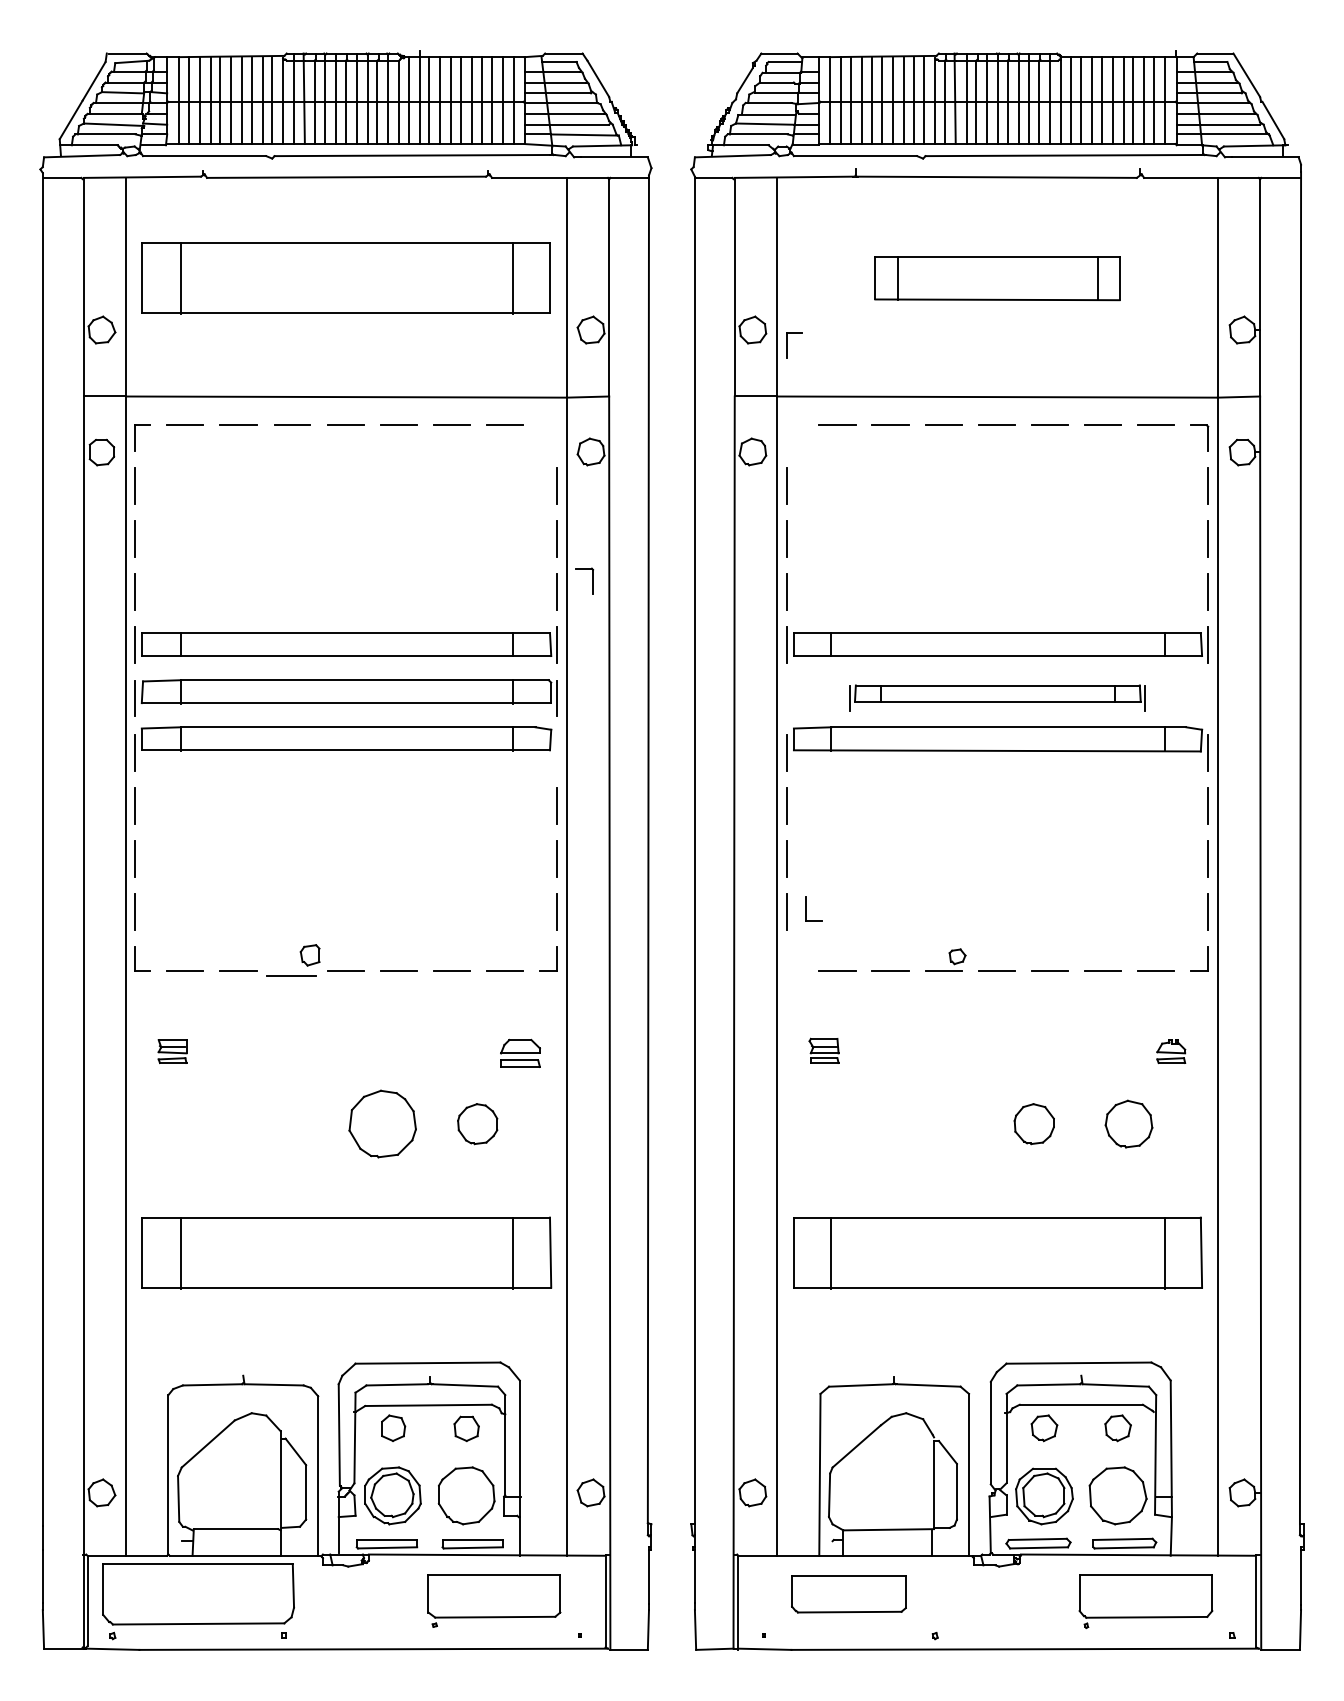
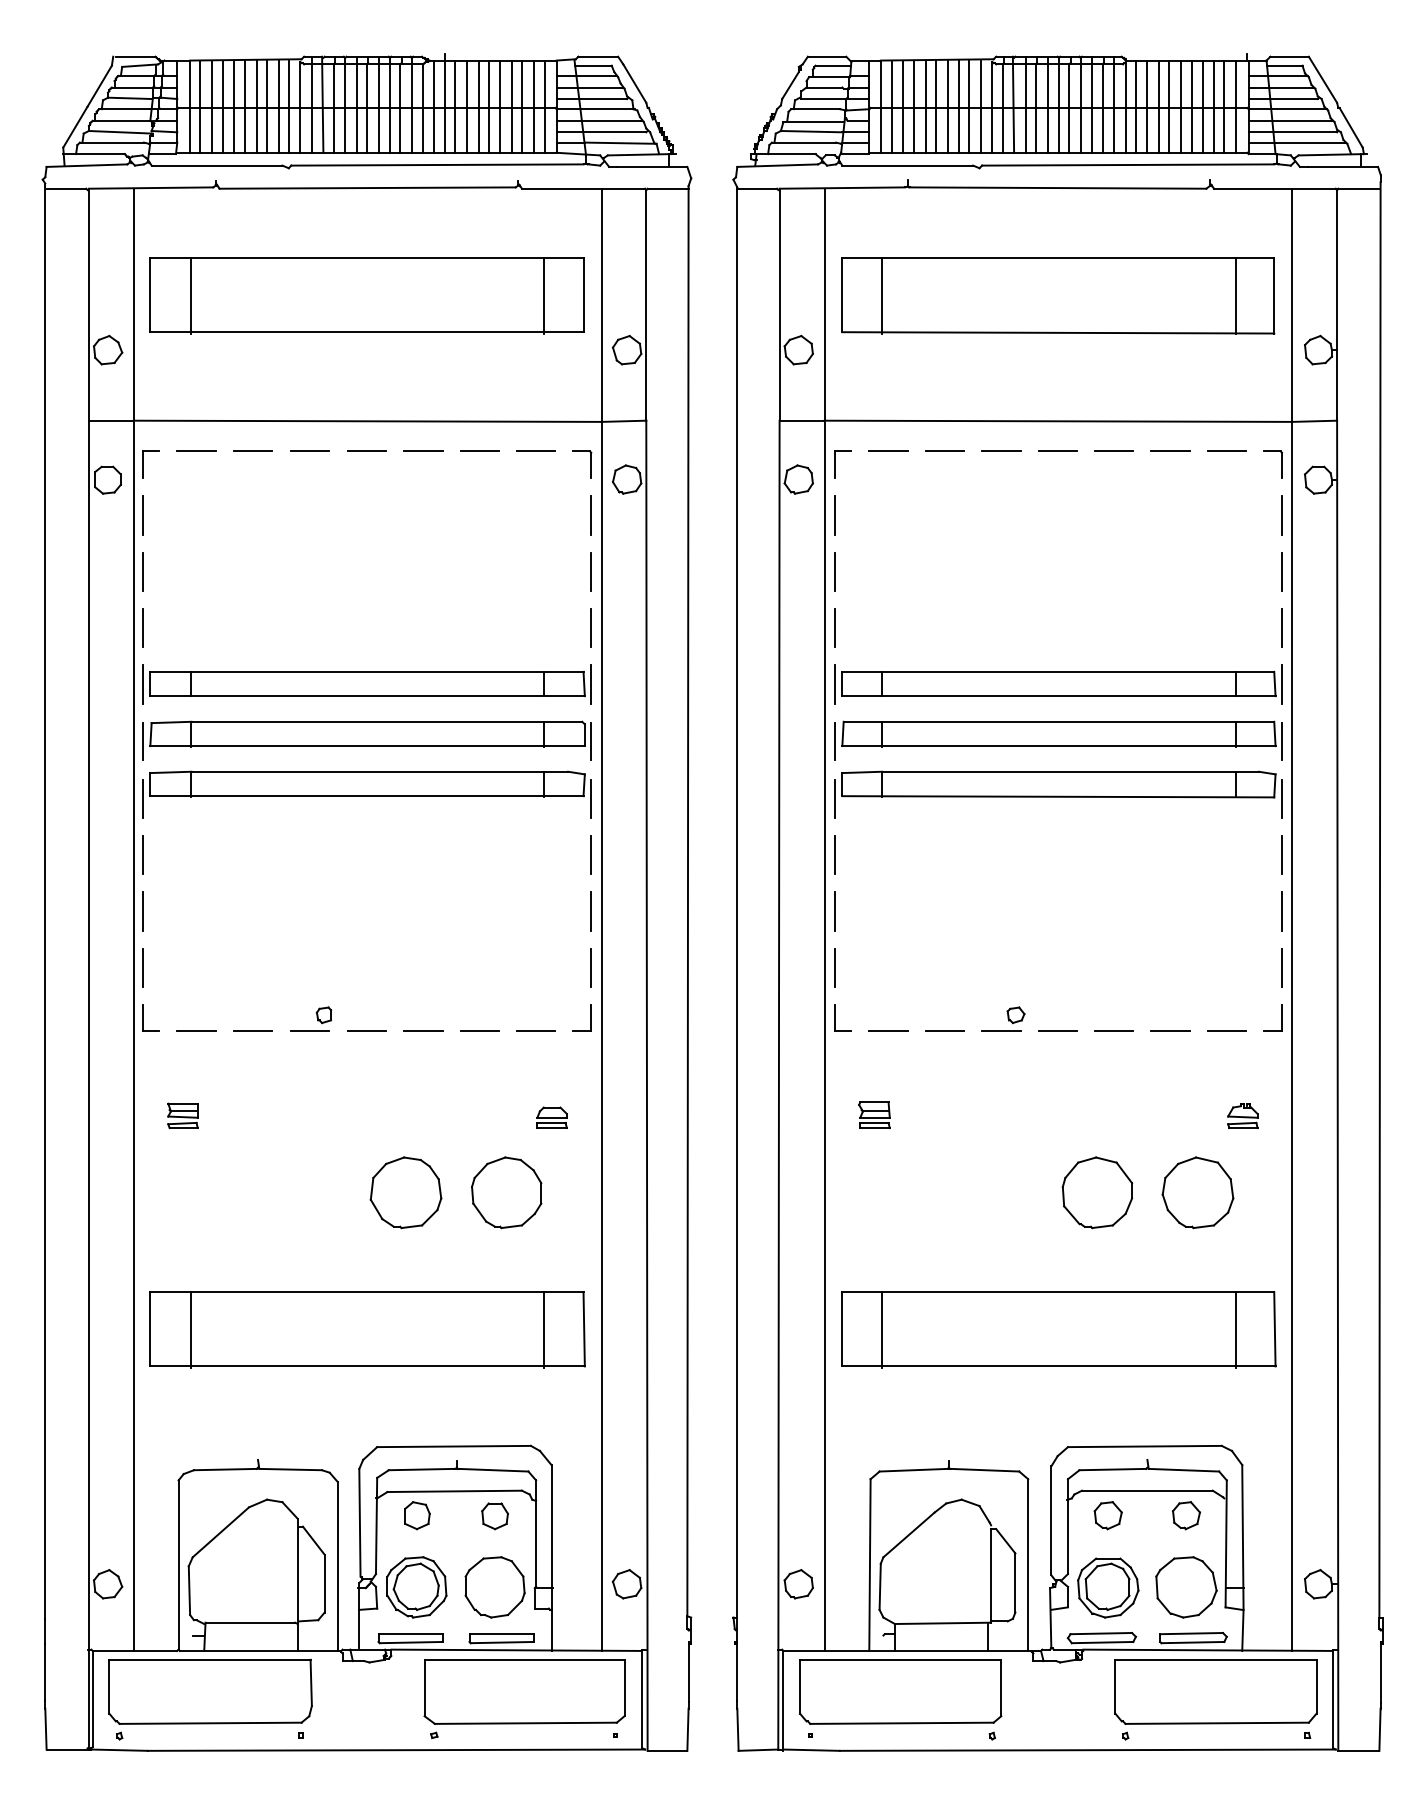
part: (997, 278) -> (1058, 295), size x1.67
part: (787, 345) -> (835, 464), moved
part: (592, 581) -> (590, 464), moved
part: (997, 697) -> (1058, 740), size x1.43
line: (557, 752) -> (591, 798), added
part: (807, 908) -> (835, 1017), moved
part: (293, 959) -> (311, 1018), size x0.71
part: (519, 1053) -> (551, 1117), size x0.71
part: (477, 1123) -> (506, 1192), size x1.67
part: (1034, 1123) -> (1097, 1192), size x1.67
part: (1128, 1123) -> (1197, 1192), size x1.43
part: (848, 1593) -> (900, 1691), size x1.67
part: (494, 1601) -> (524, 1699), size x1.43
part: (1145, 1601) -> (1215, 1699), size x1.43

